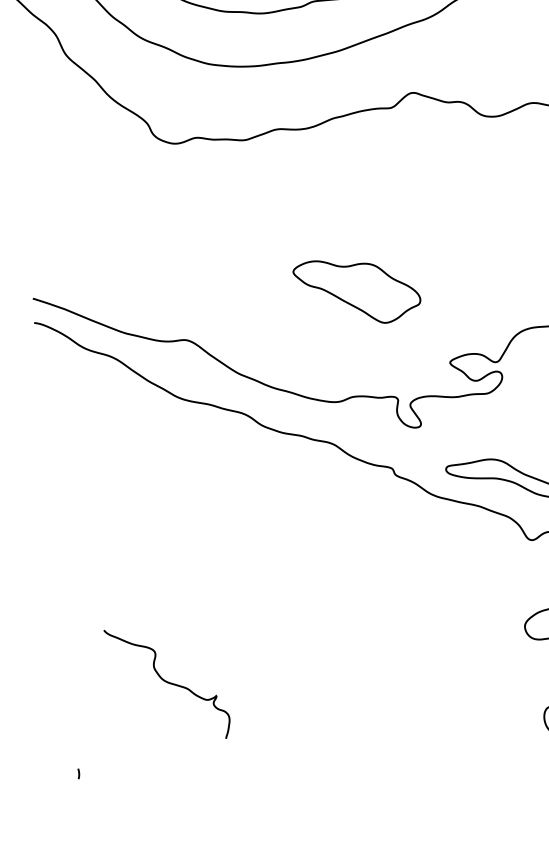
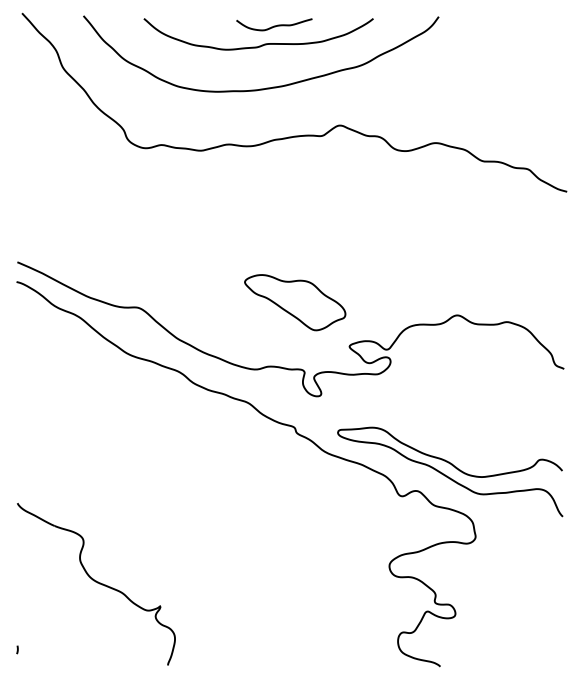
part: (357, 291) -> (295, 302), moved
part: (167, 684) -> (96, 584), size x1.67

